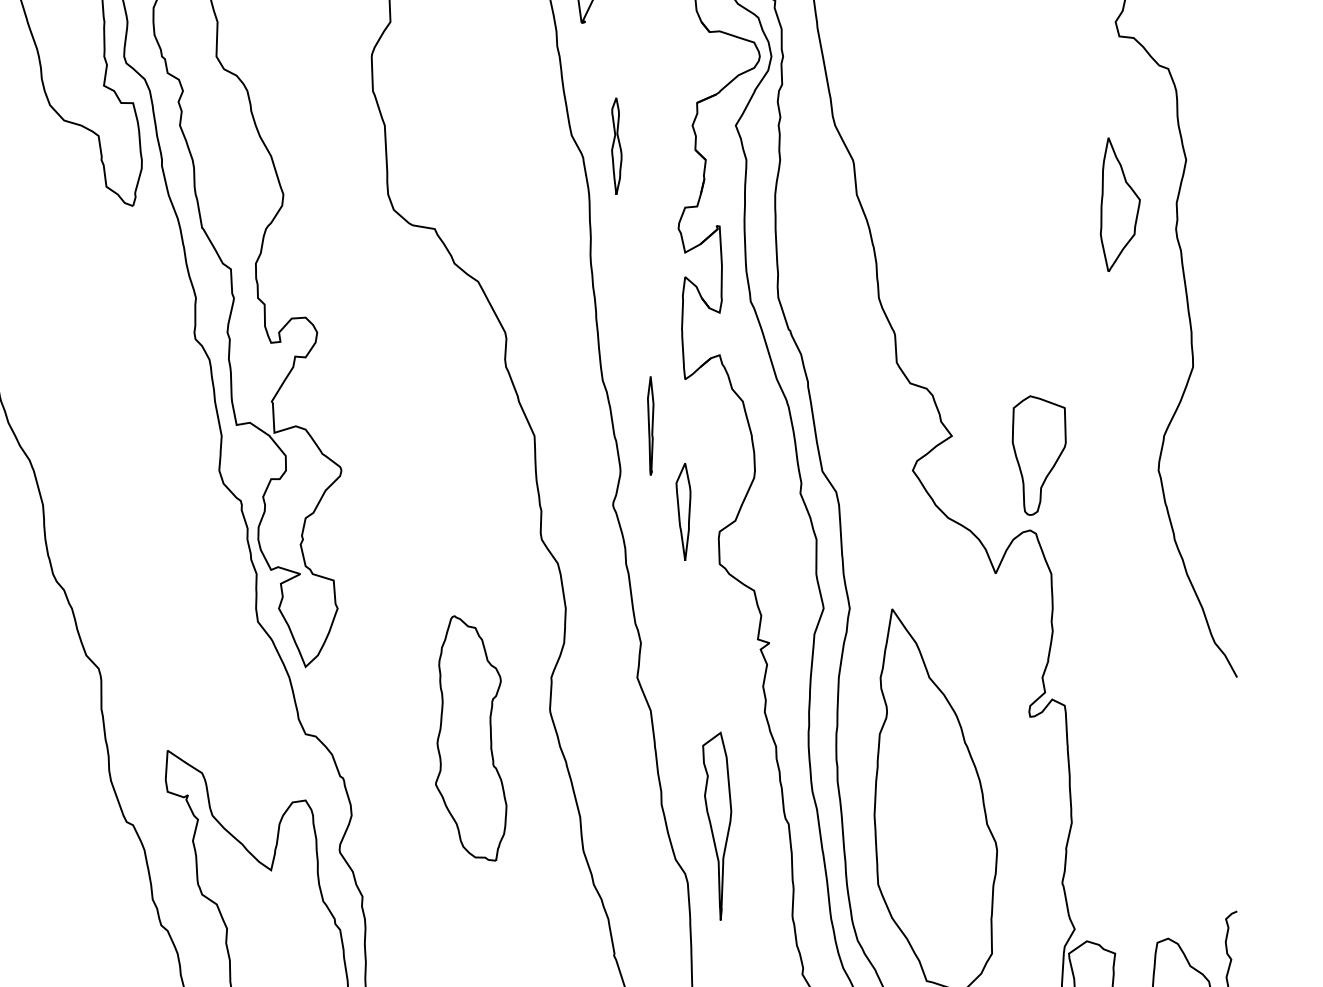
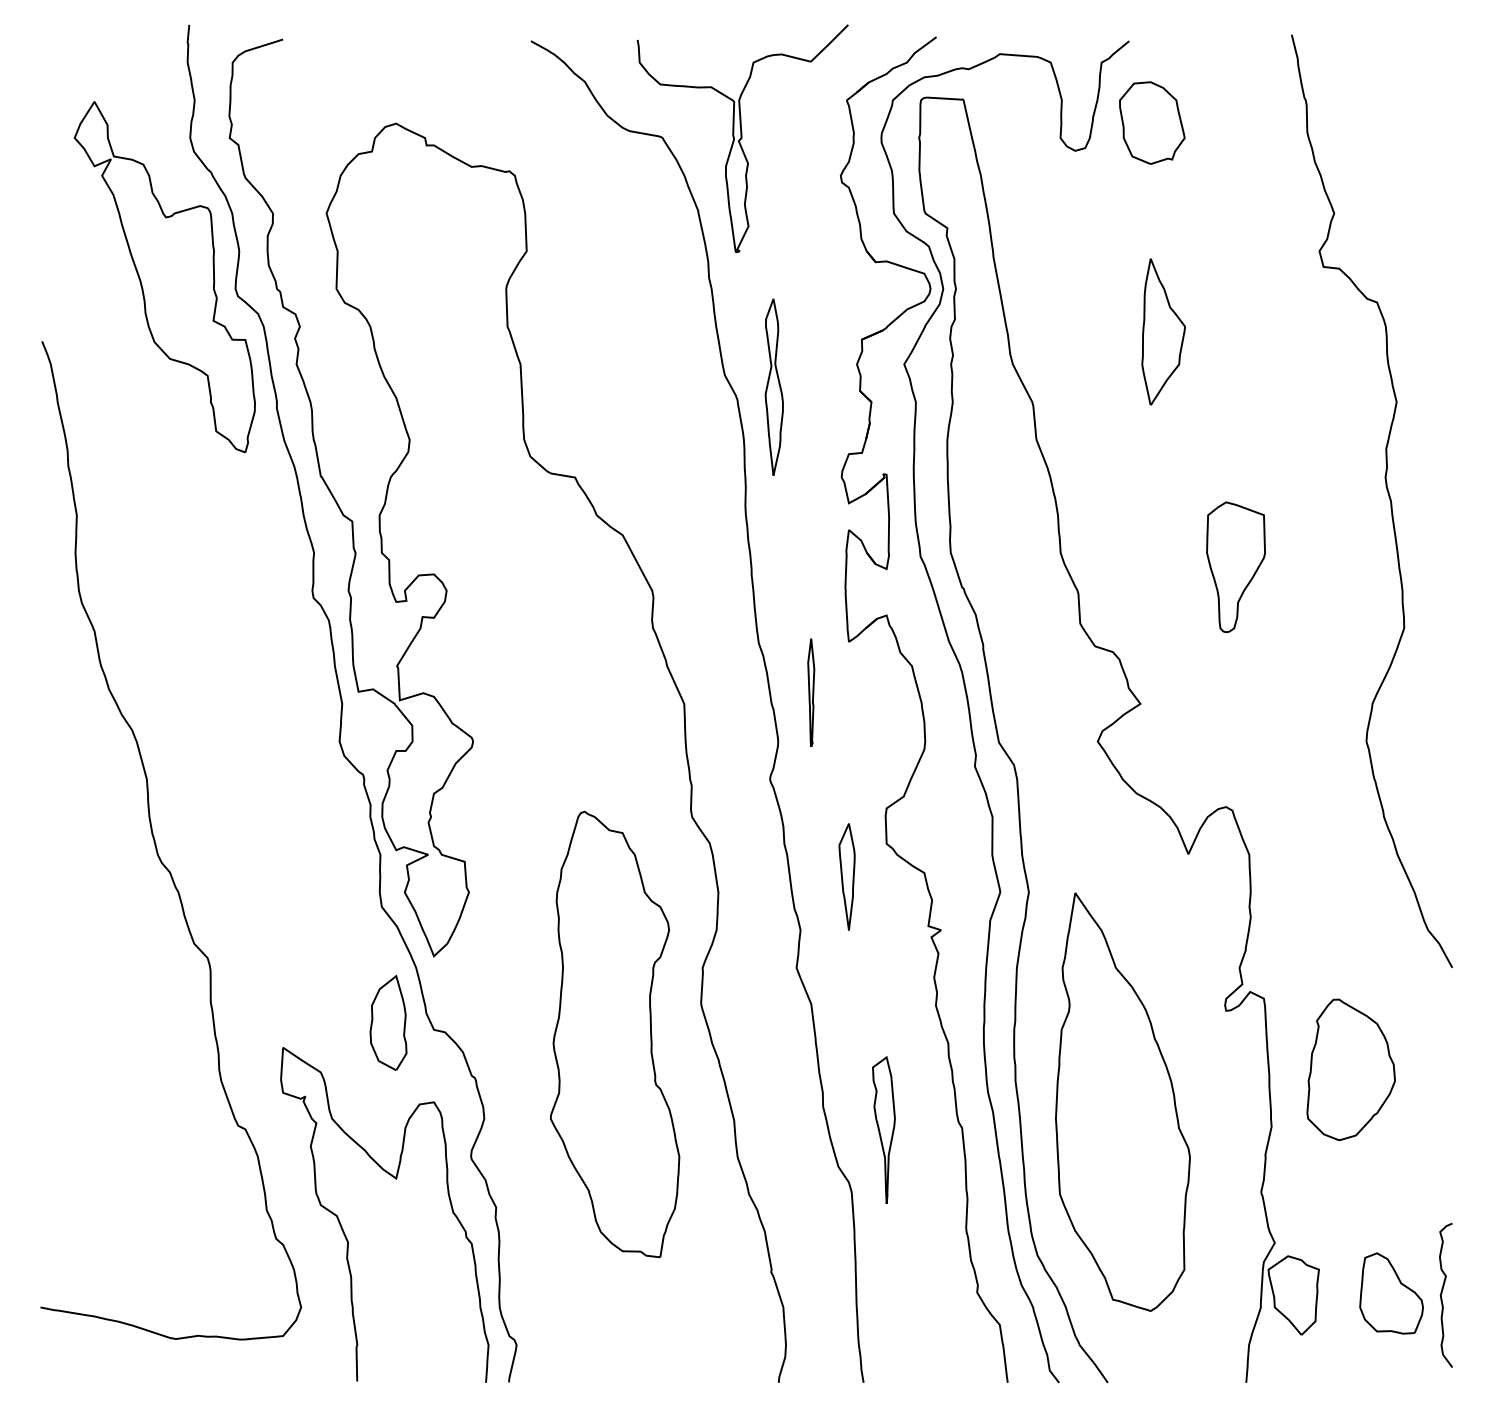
part: (616, 145) -> (773, 386), size x1.67
part: (1120, 204) -> (1163, 331), moved
part: (1038, 455) -> (1235, 567), moved
part: (682, 511) -> (846, 876), moved
part: (264, 727) -> (388, 1022), added
part: (470, 738) -> (614, 1034), size x1.67
part: (1143, 770) -> (1350, 1069), added
part: (716, 825) -> (883, 1129), size x0.71

